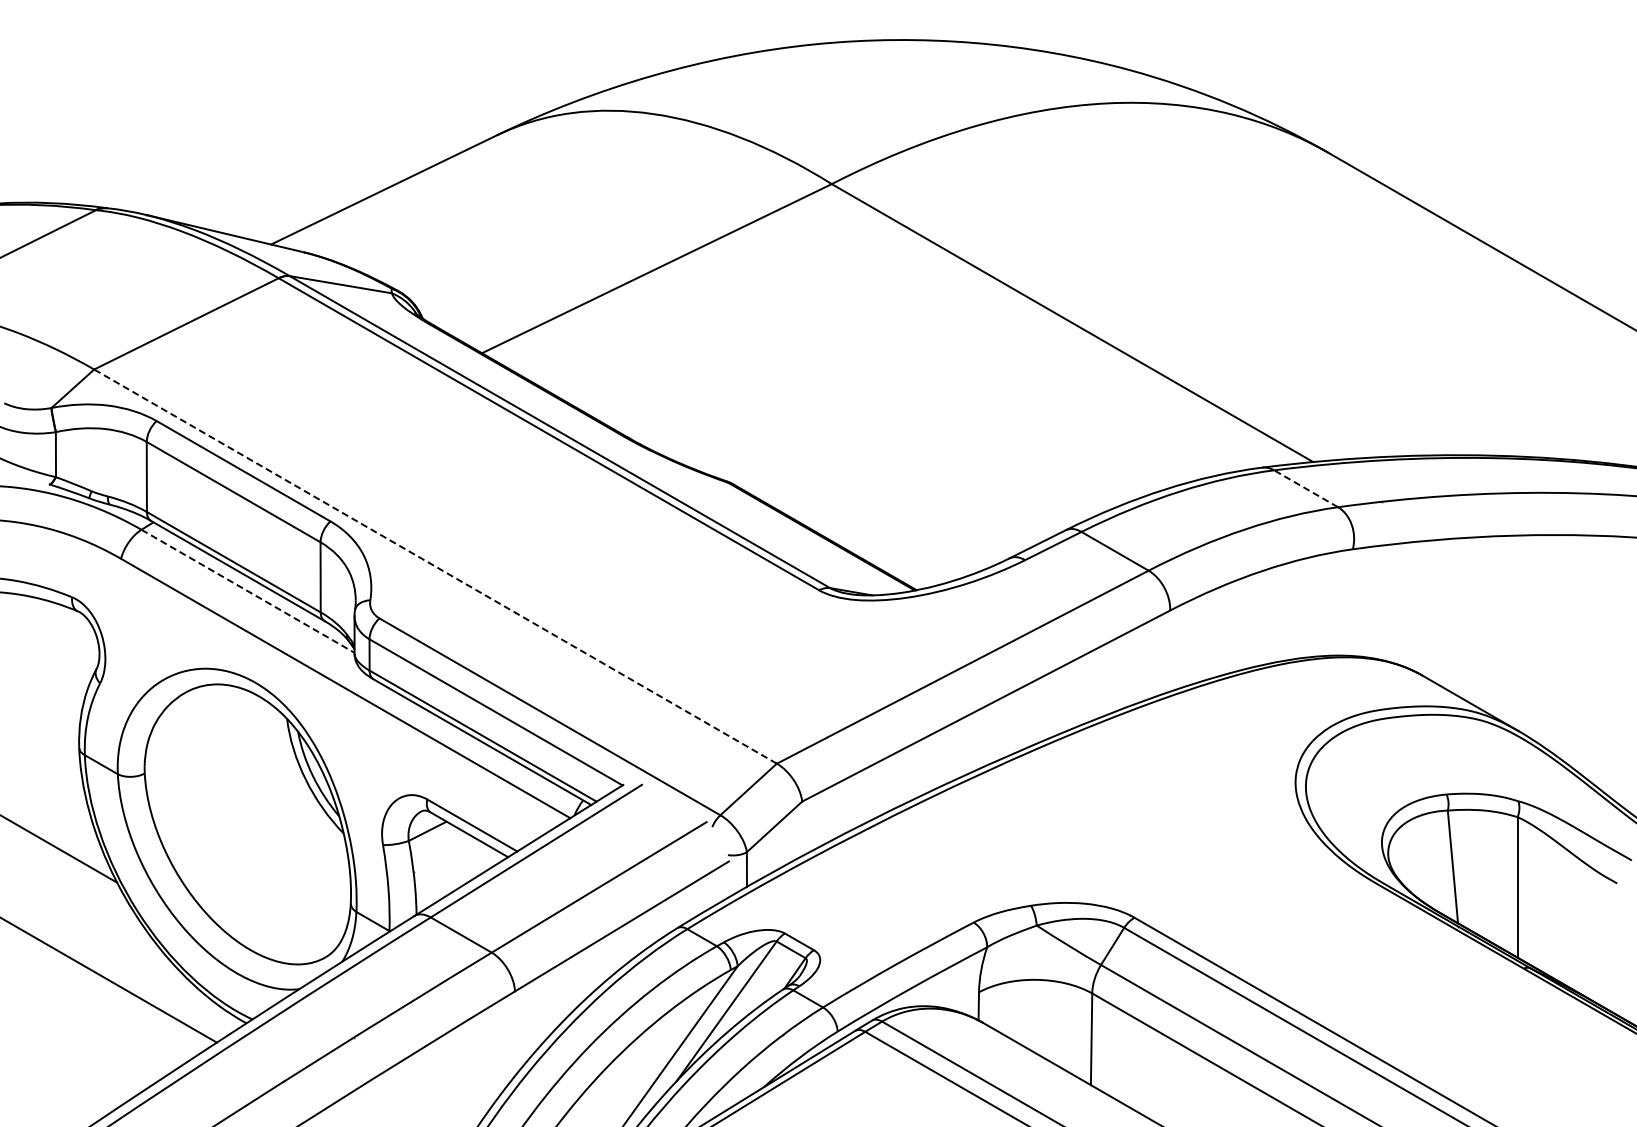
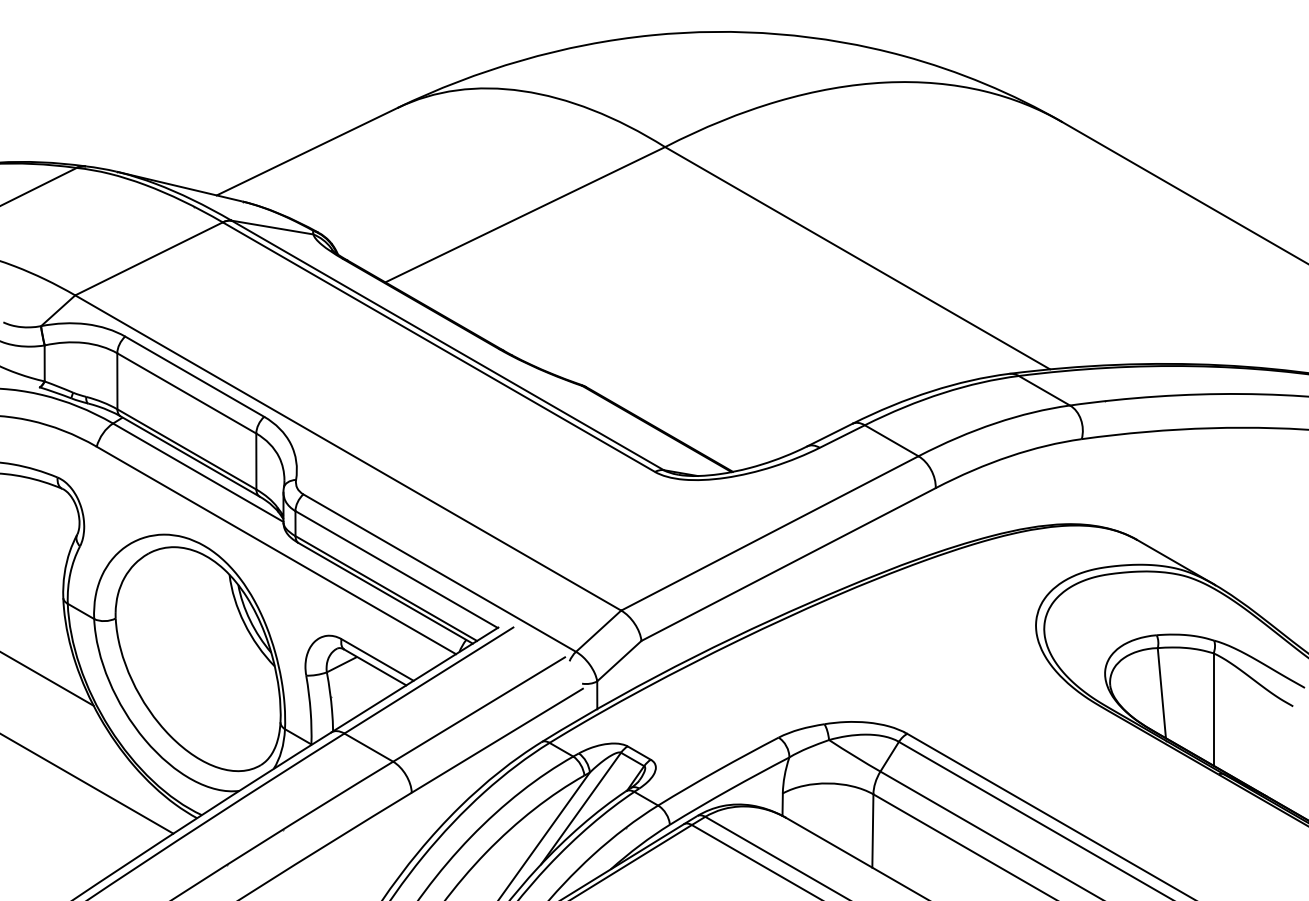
line: (1306, 488) -> (1044, 390), dashed -> solid
line: (435, 566) -> (348, 452), dashed -> solid
line: (248, 591) -> (198, 472), dashed -> solid

